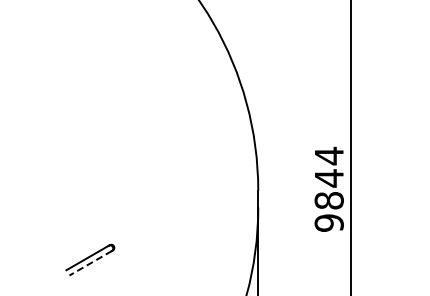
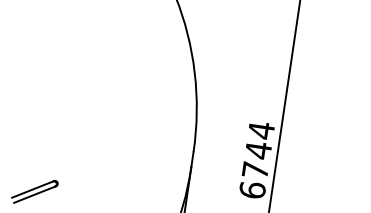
text: (328, 211) -> (253, 179), 9844 -> 6744
line: (90, 263) -> (34, 194), dashed -> solid

